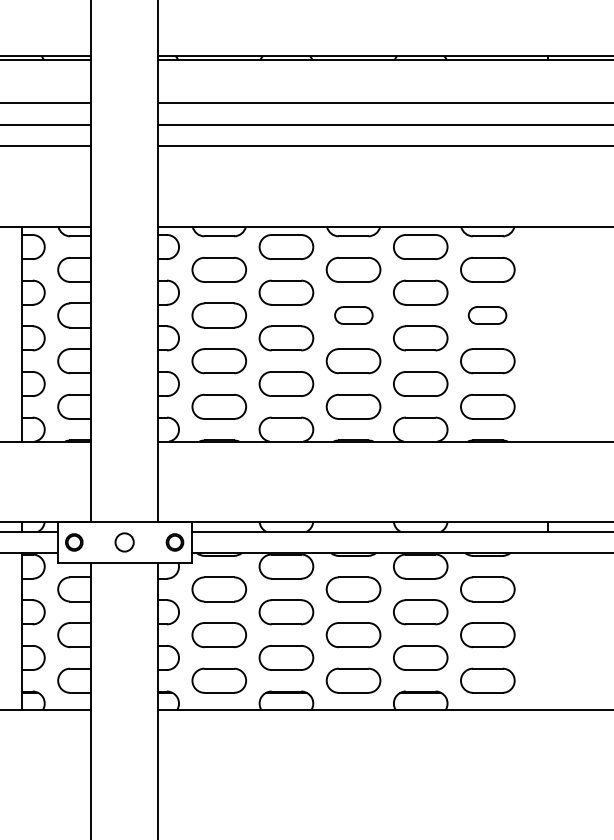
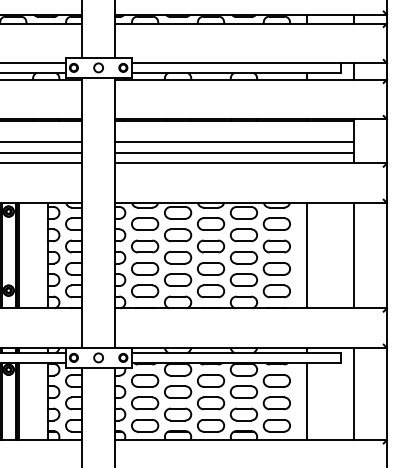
part: (354, 315) -> (211, 246), size x1.43
part: (486, 315) -> (276, 246), size x1.43
line: (548, 333) -> (306, 255), added
line: (548, 631) -> (306, 401), added

